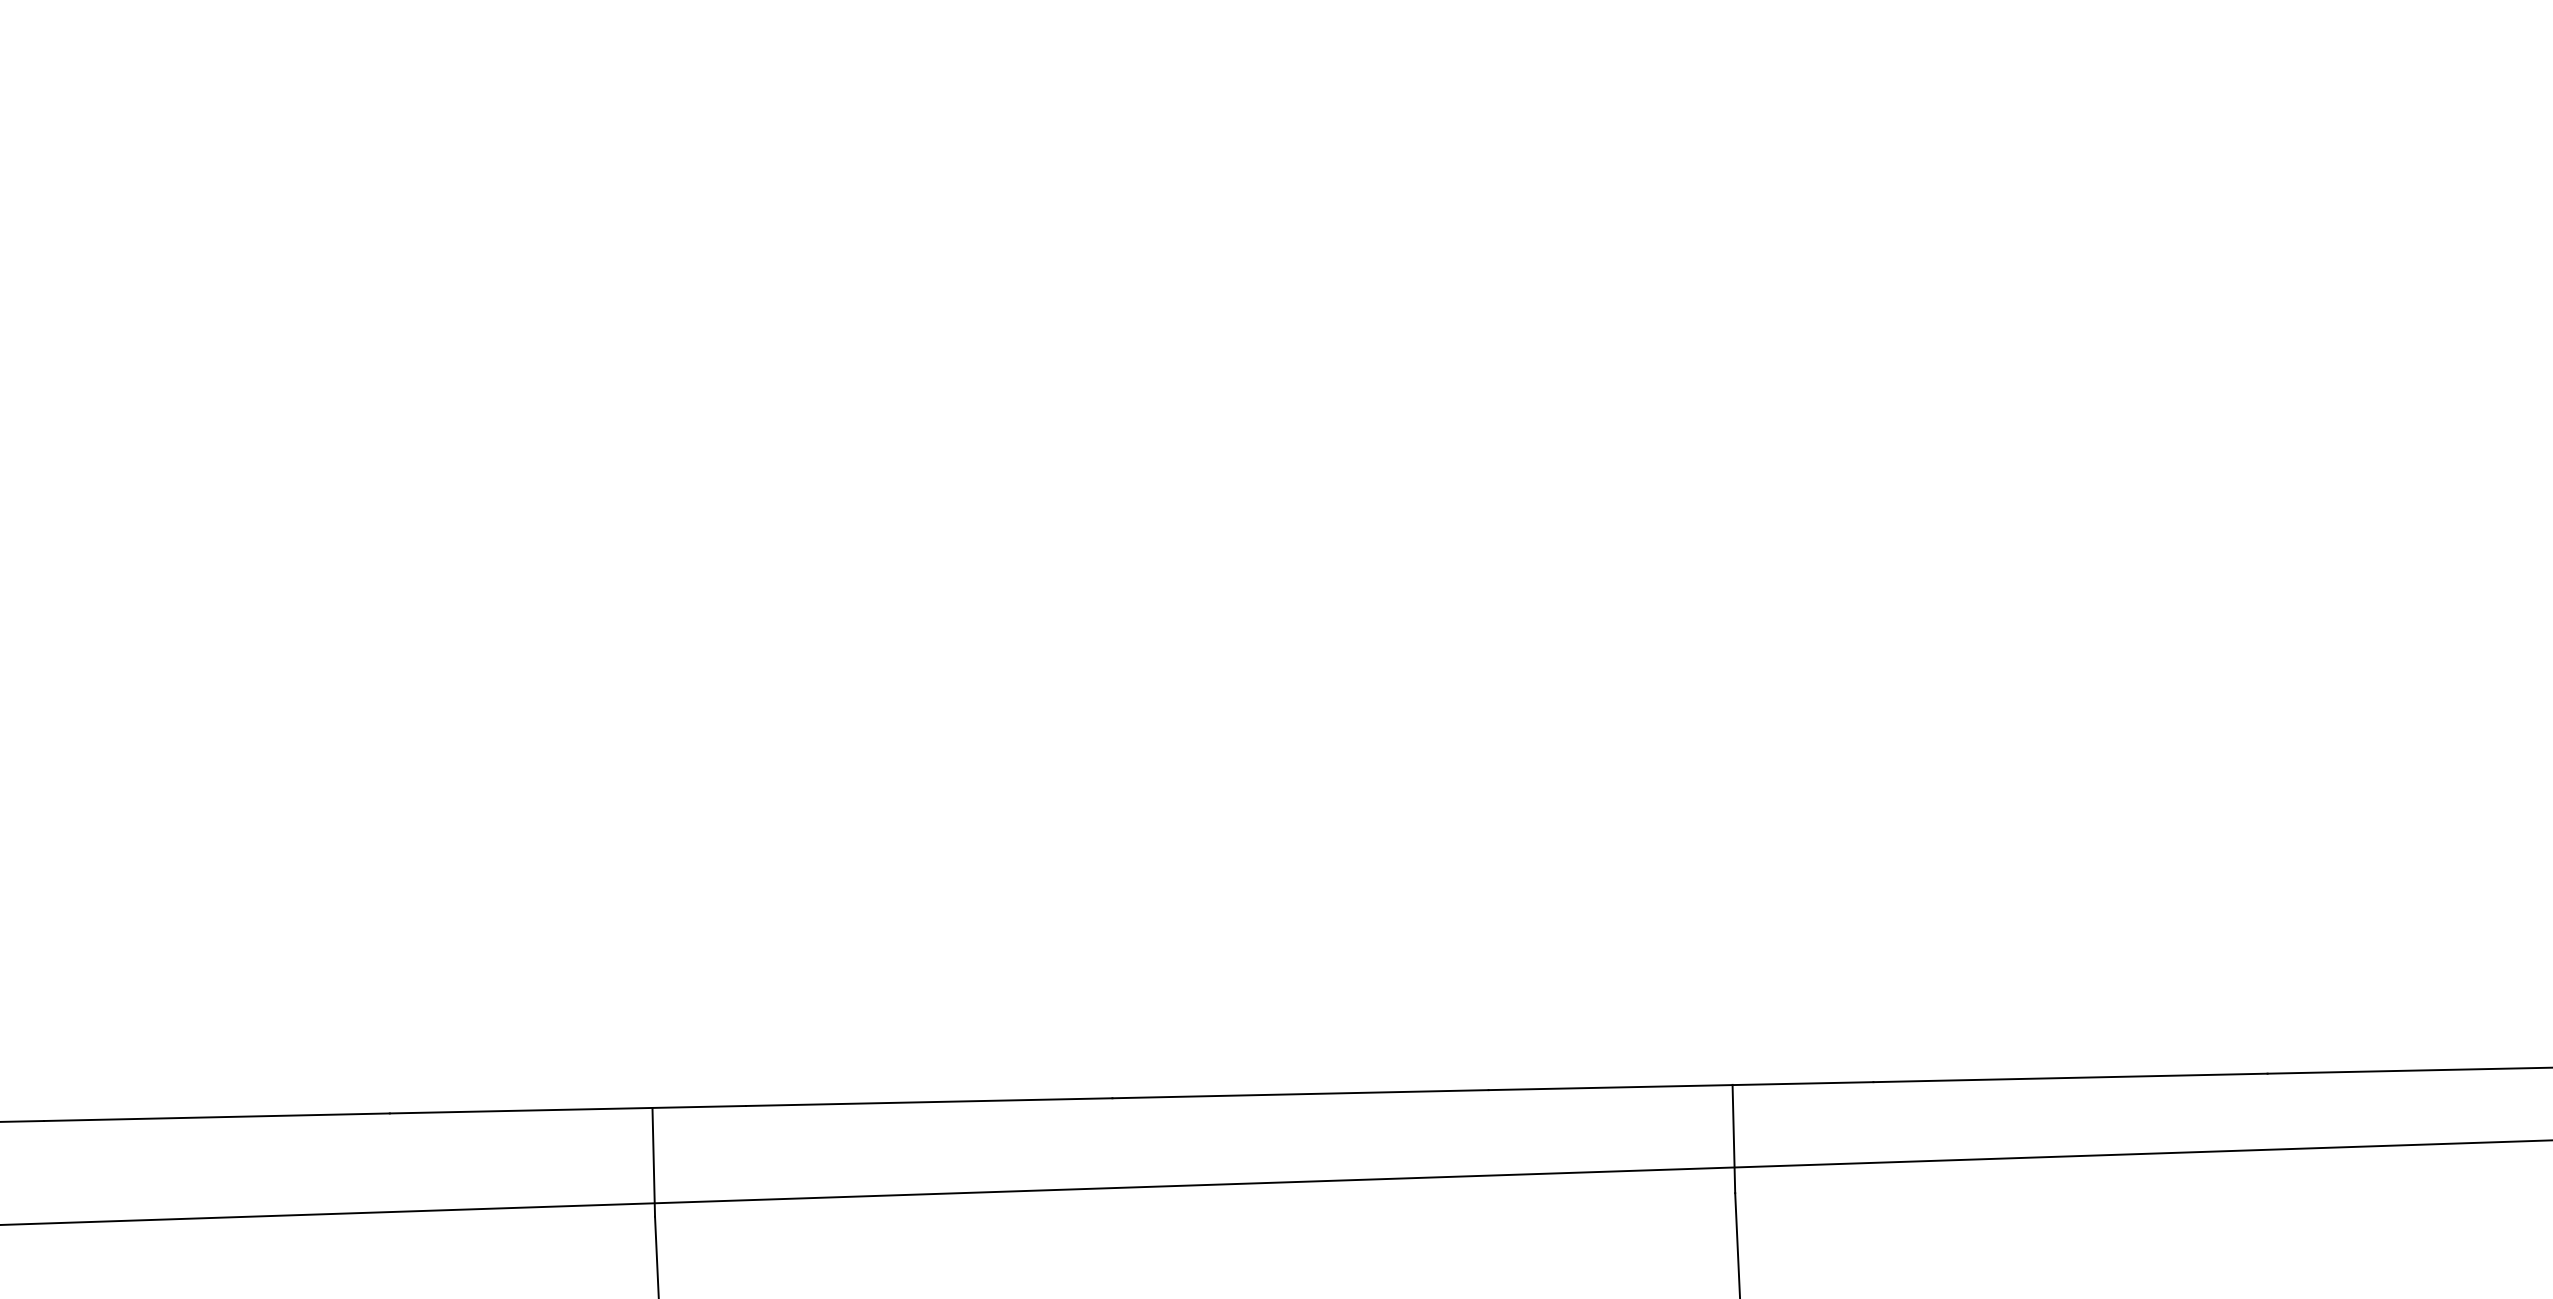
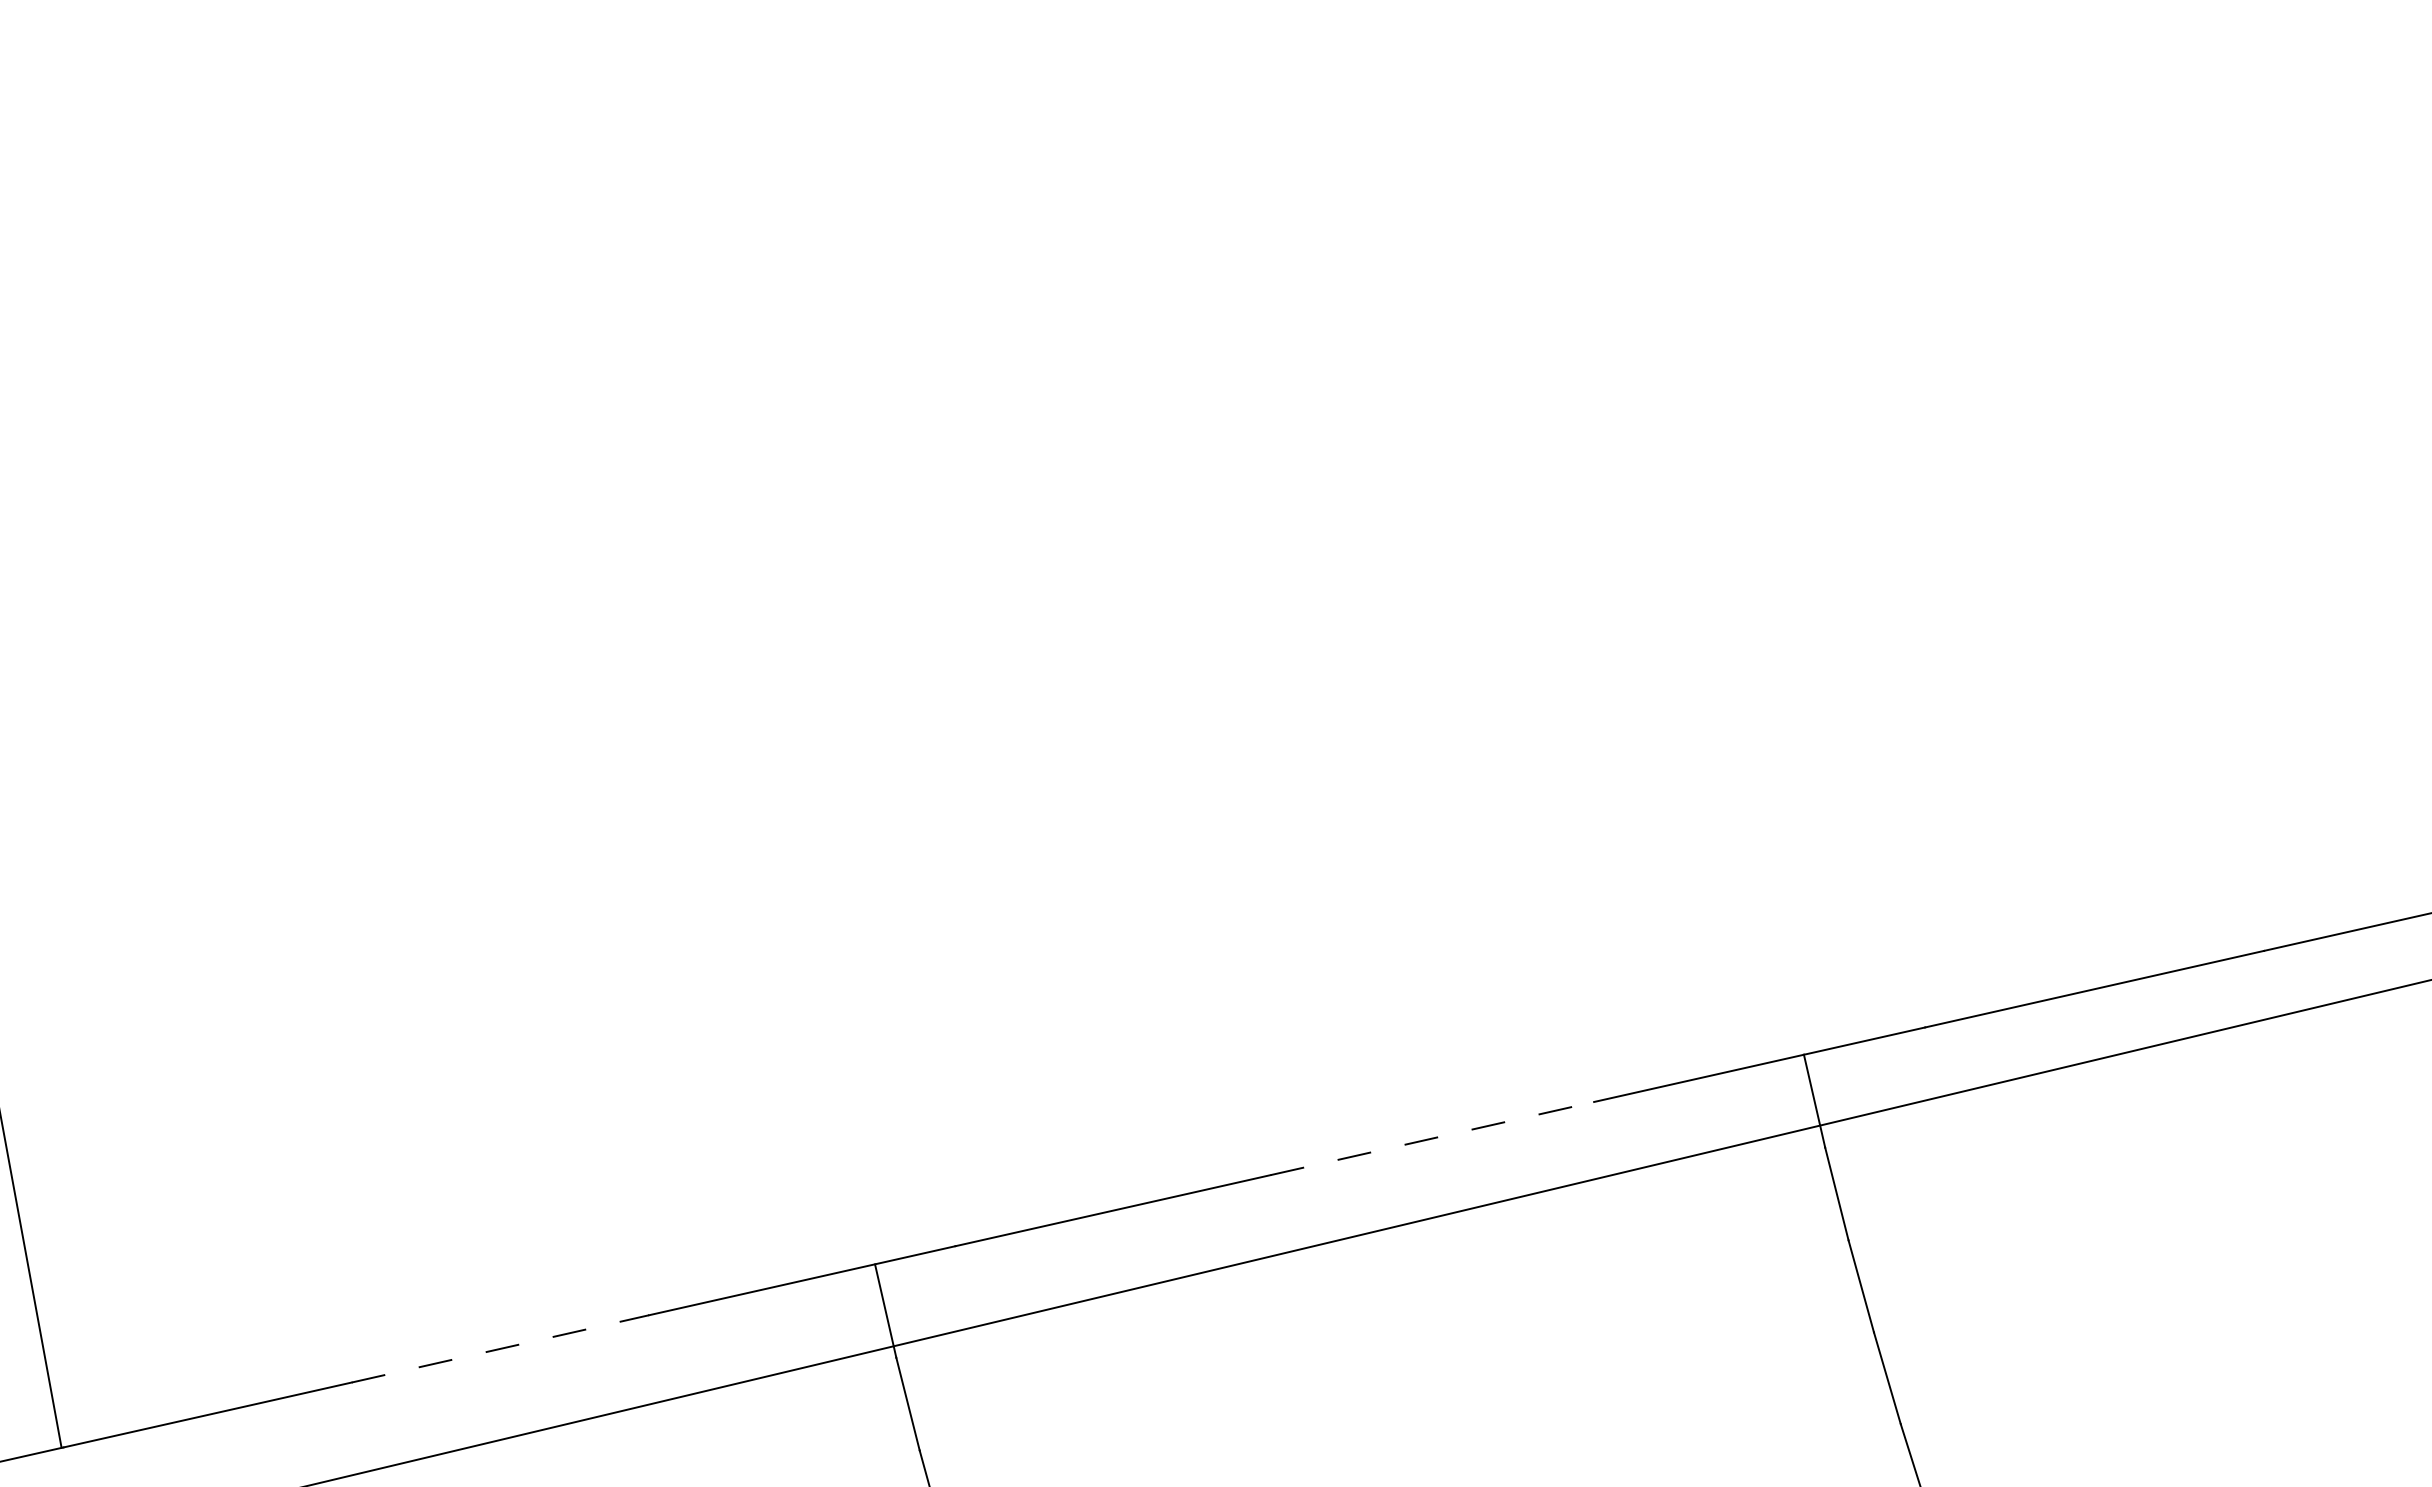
line: (1300, 1094) -> (1432, 1138), solid -> dashed
line: (217, 1116) -> (500, 1348), solid -> dashed

